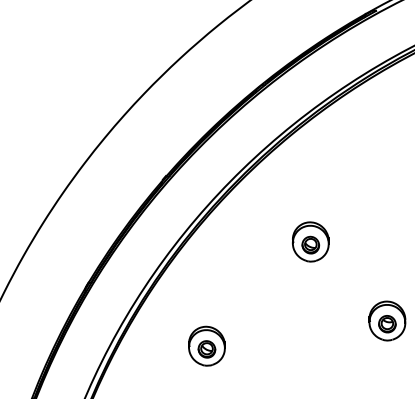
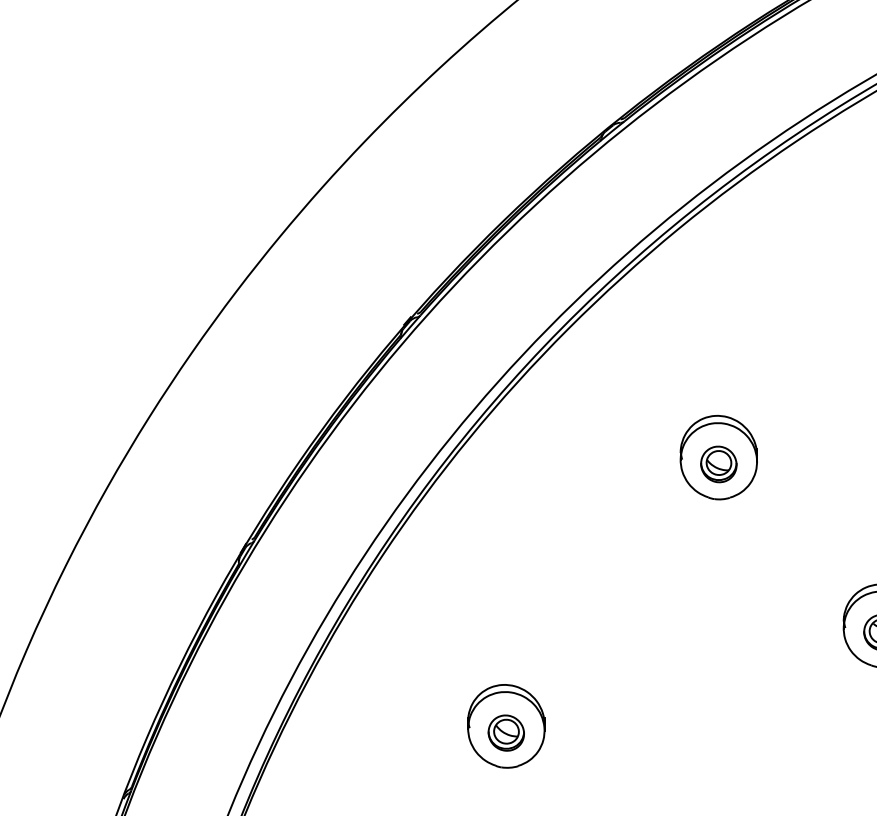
part: (206, 345) -> (505, 724), moved

